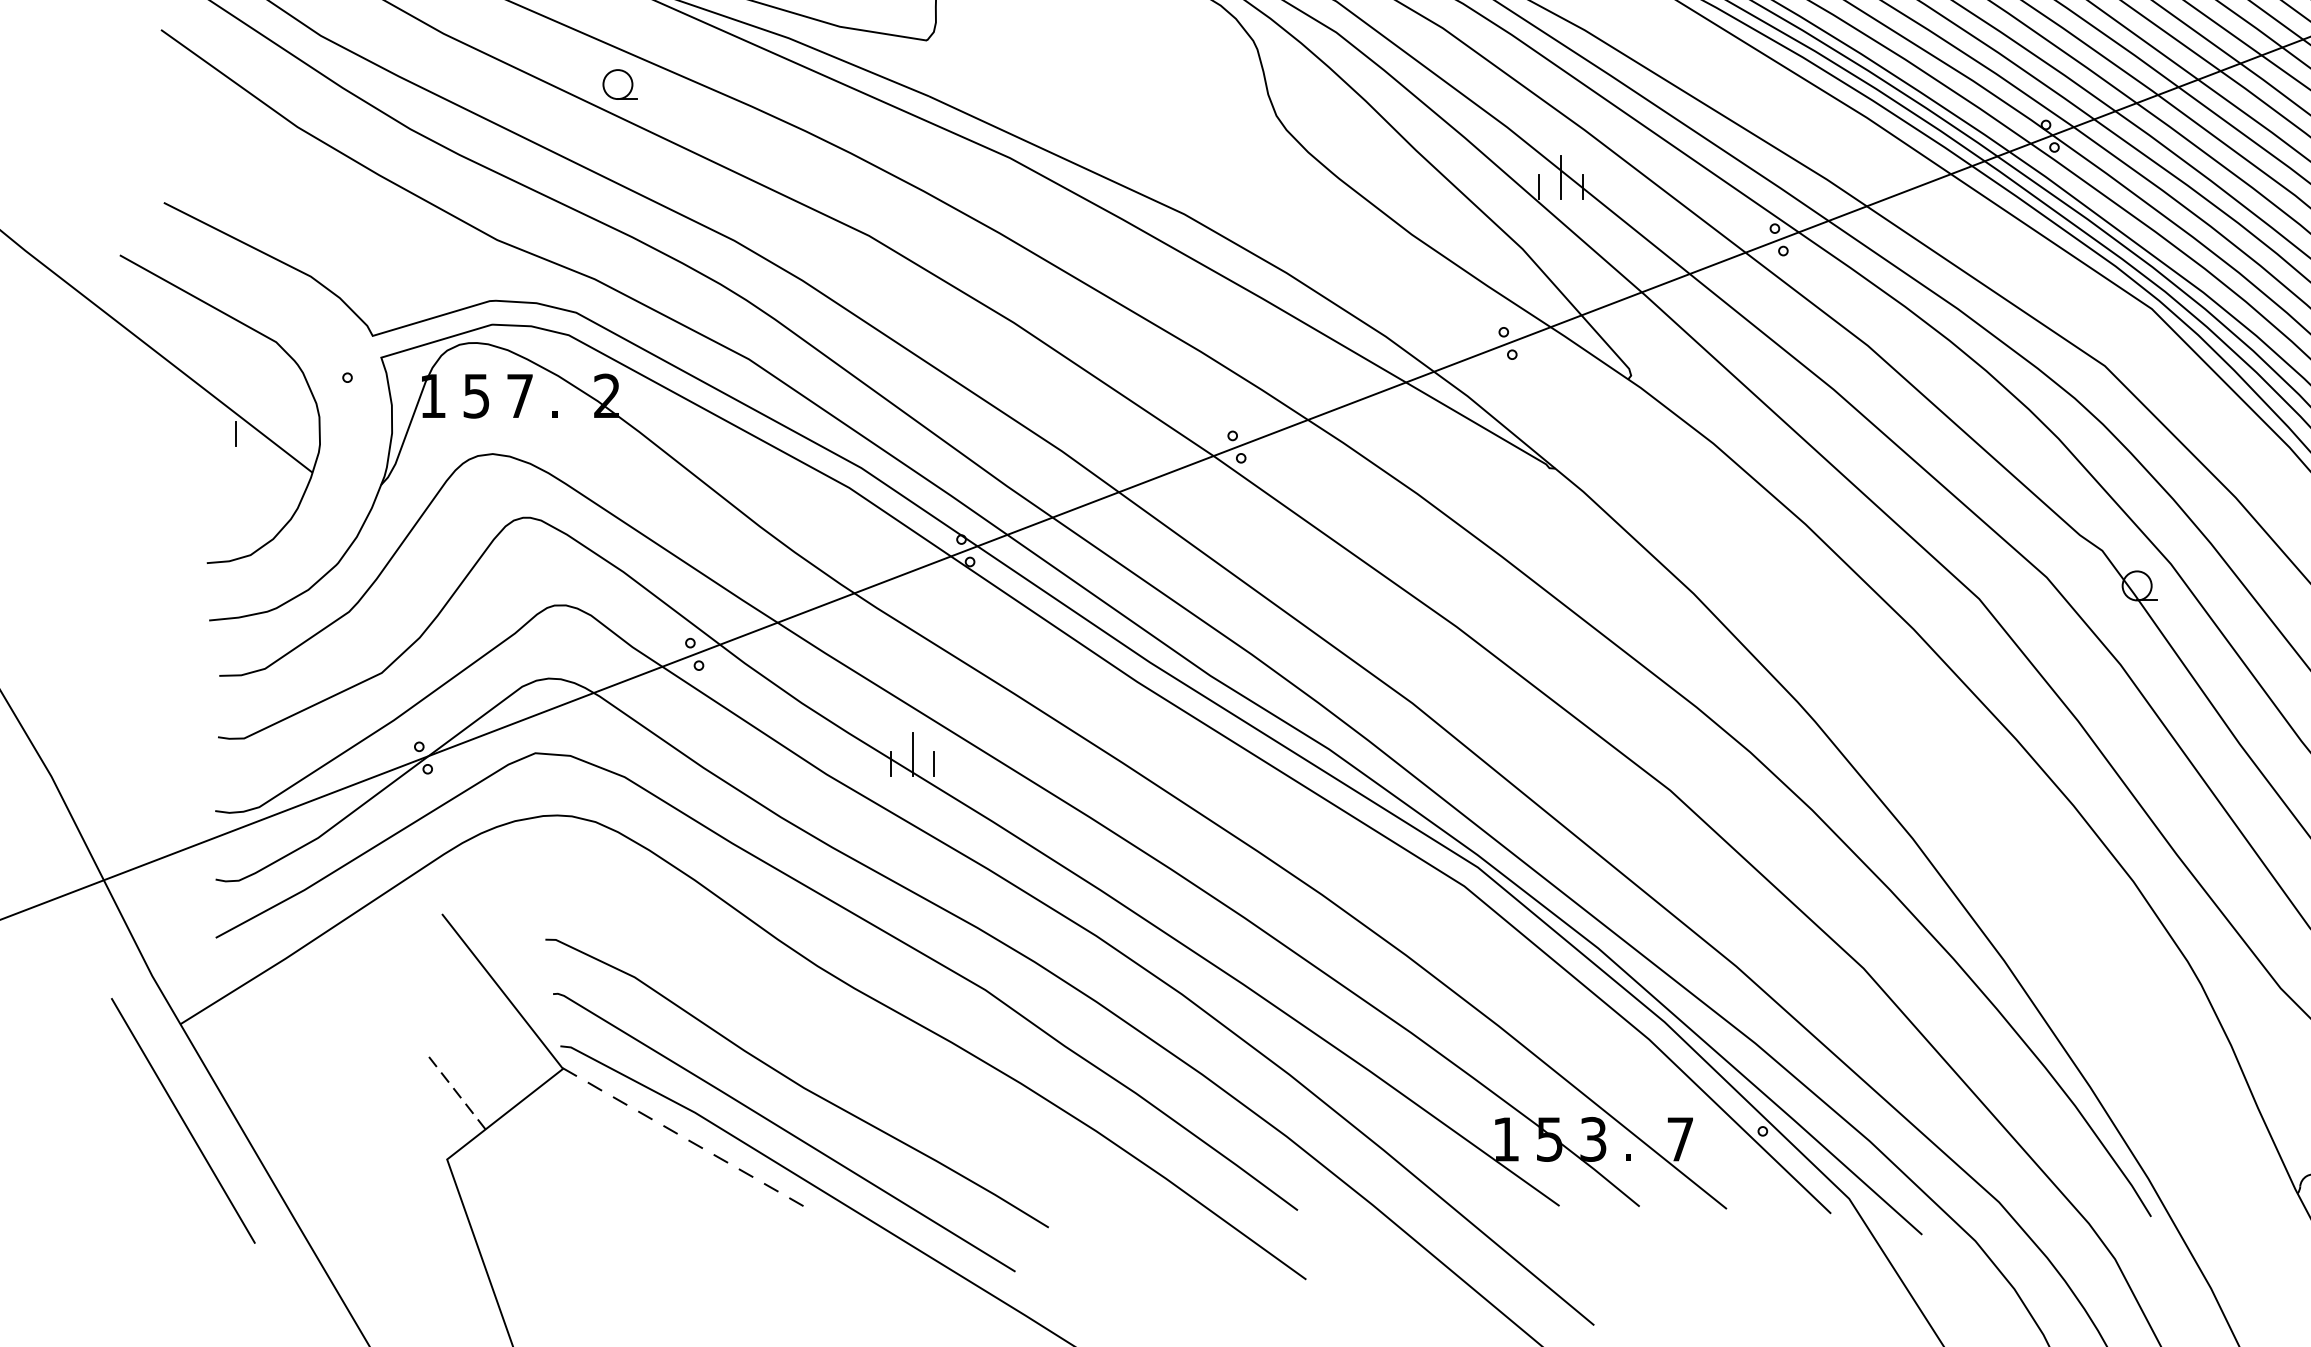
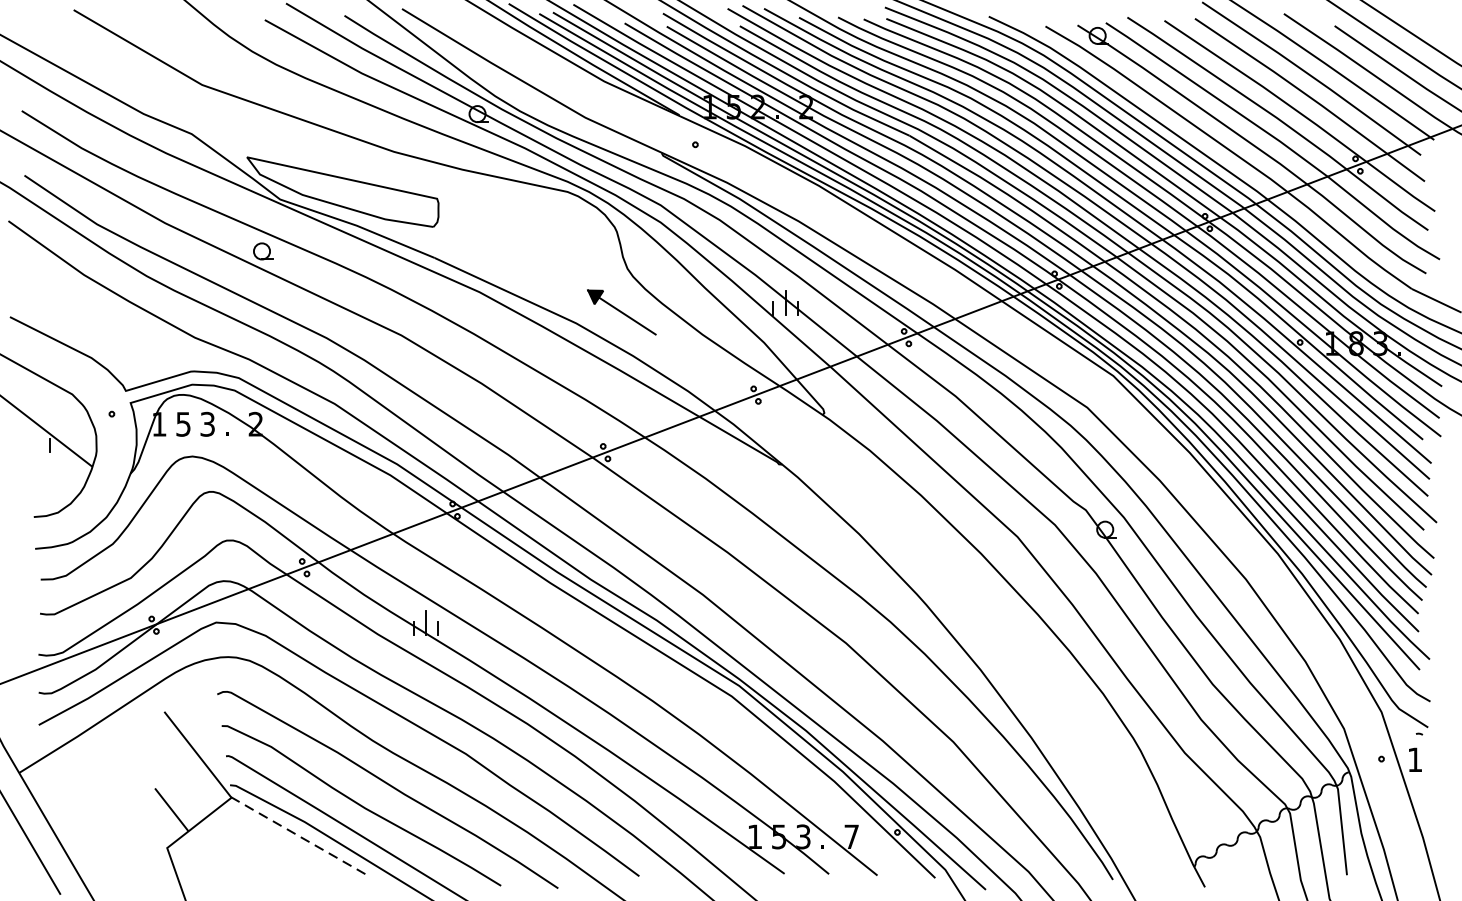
part: (1265, 194) -> (621, 312), added
text: (519, 394) -> (207, 423), 7 -> 3
curve: (847, 1048) -> (389, 786), added
line: (454, 1090) -> (171, 809), dashed -> solid

